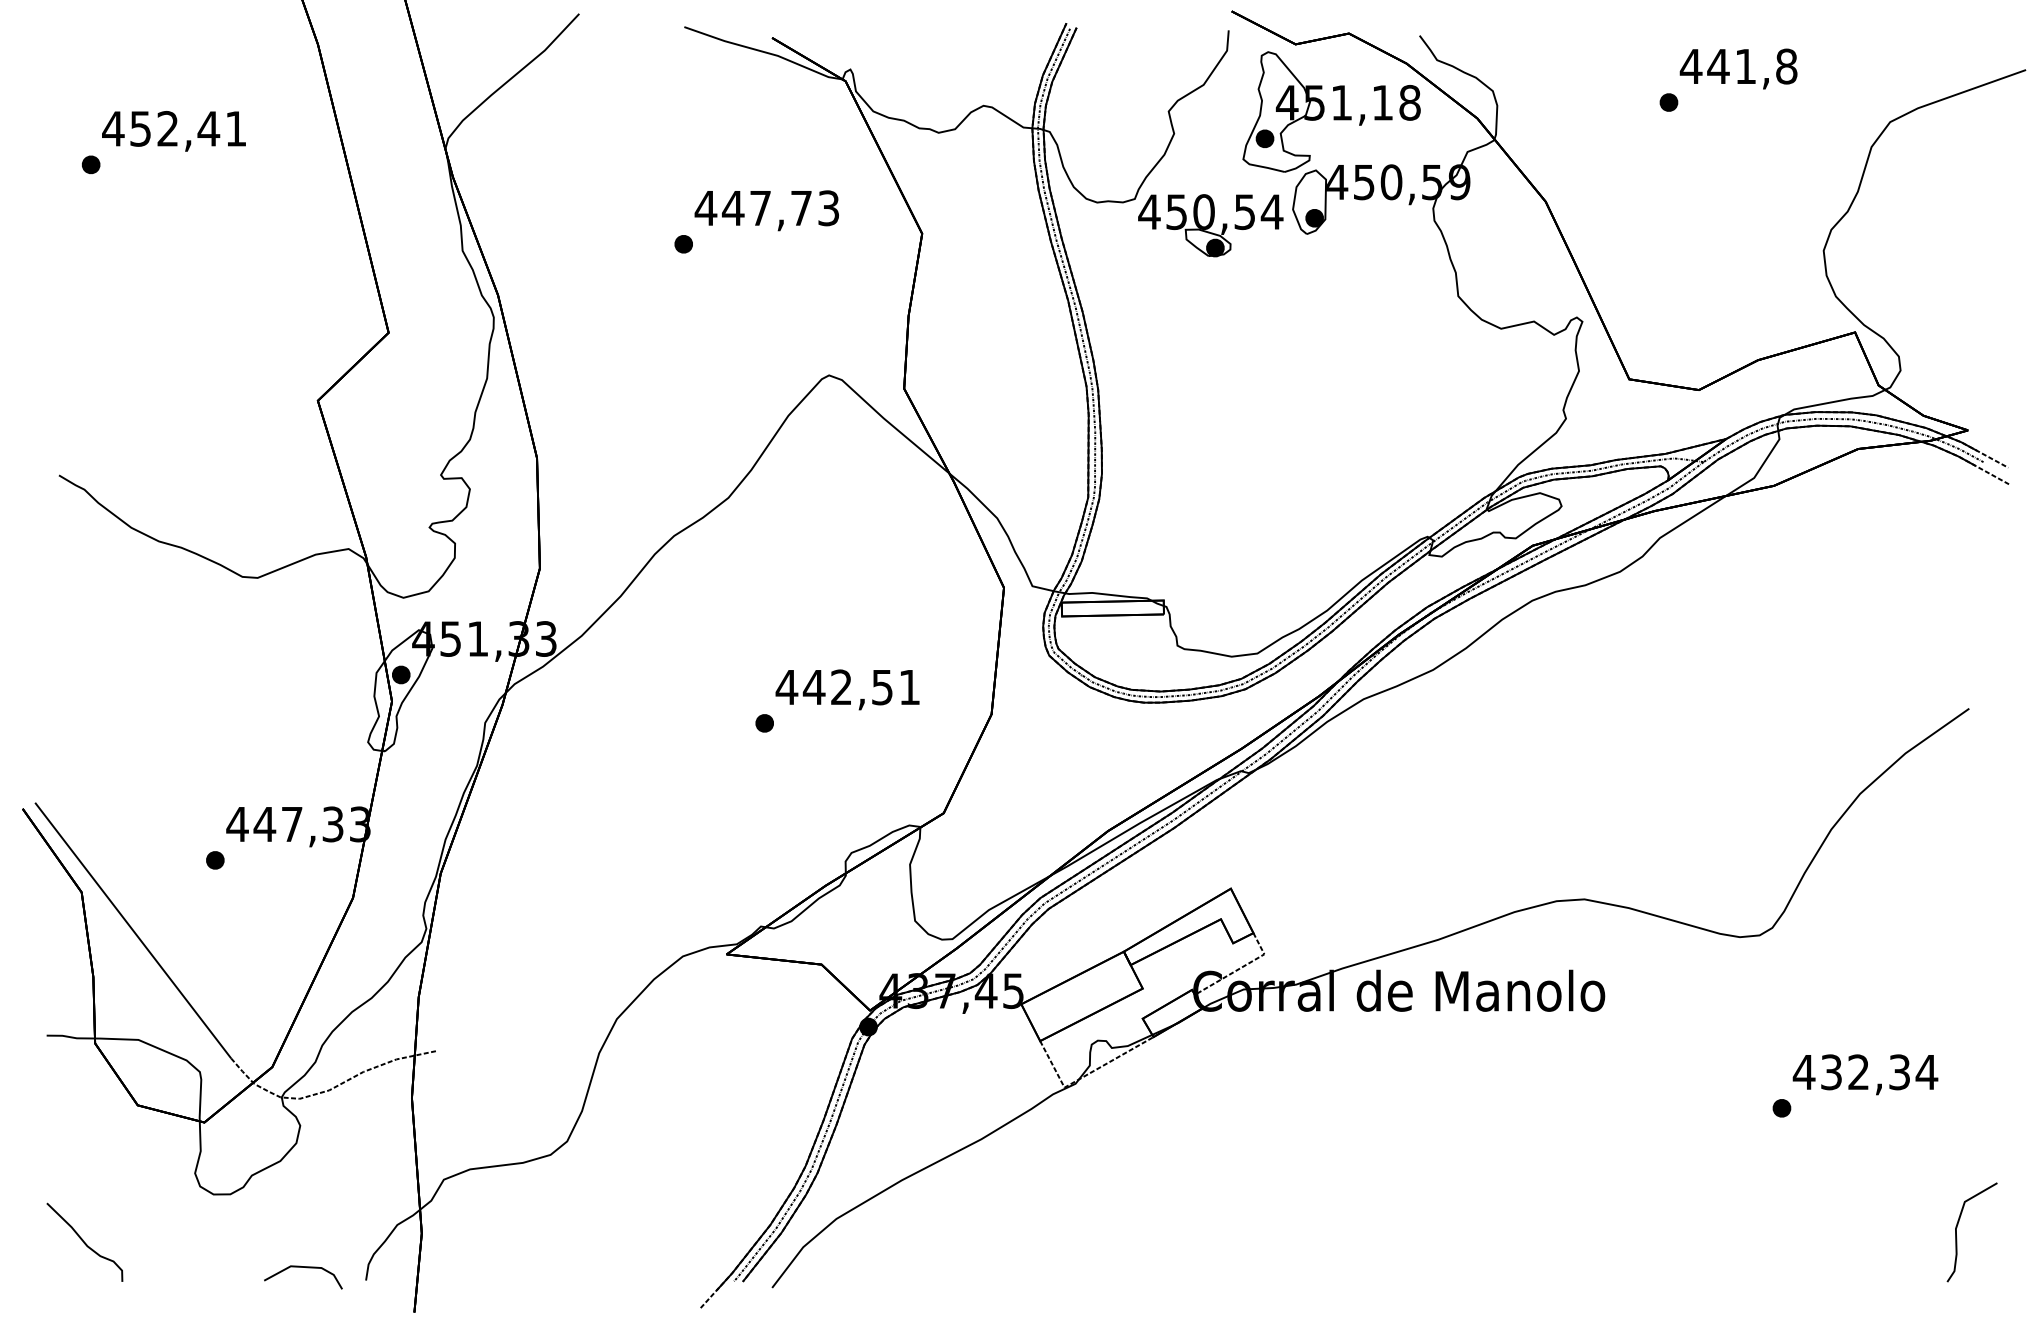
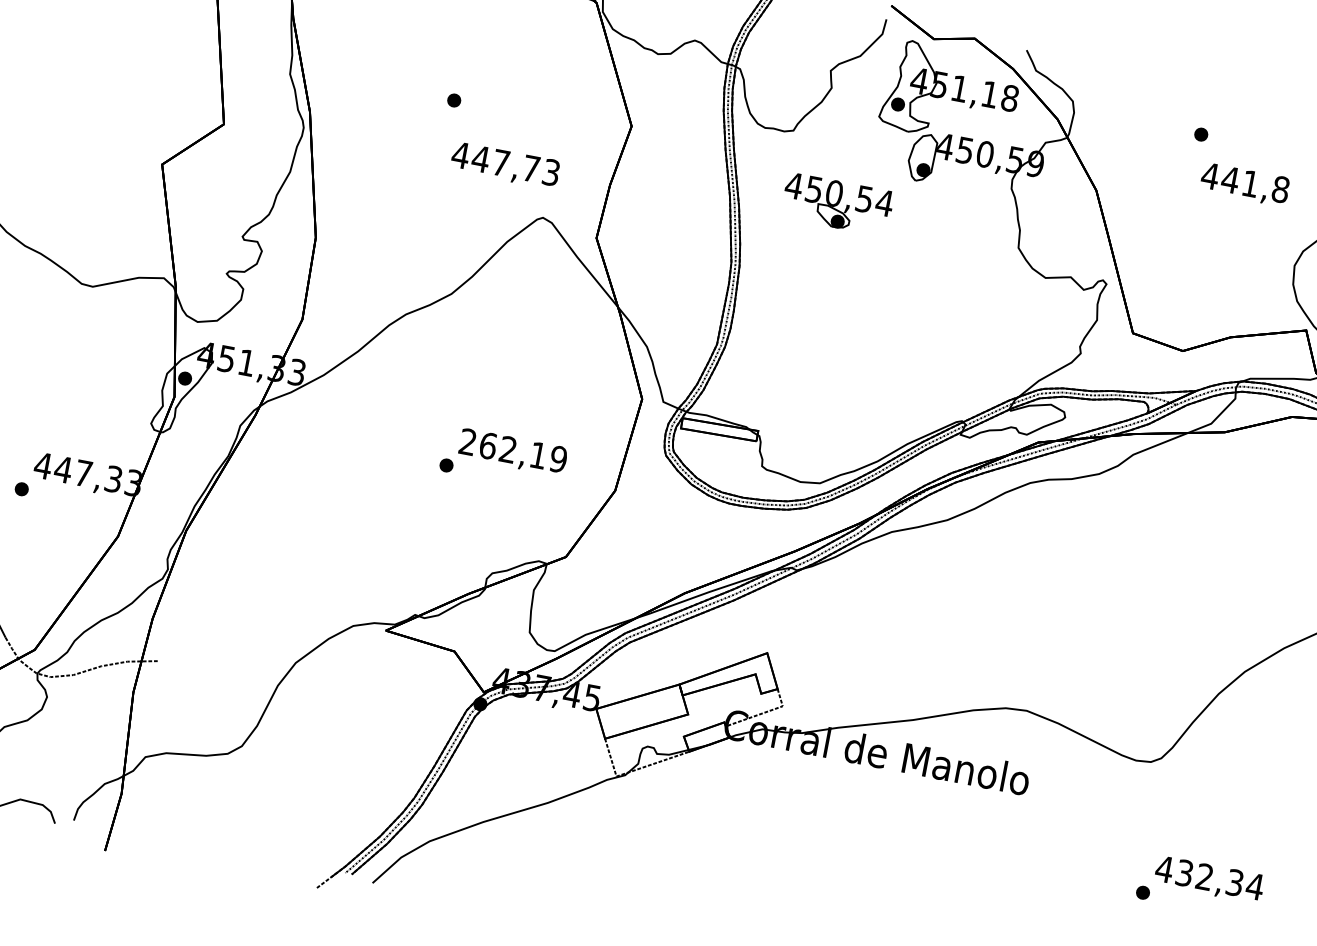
text: (1738, 68) -> (1244, 184), moved
text: (766, 210) -> (505, 165), moved
part: (1210, 225) -> (837, 204), moved
text: (847, 687) -> (512, 450), 442,51 -> 262,19

